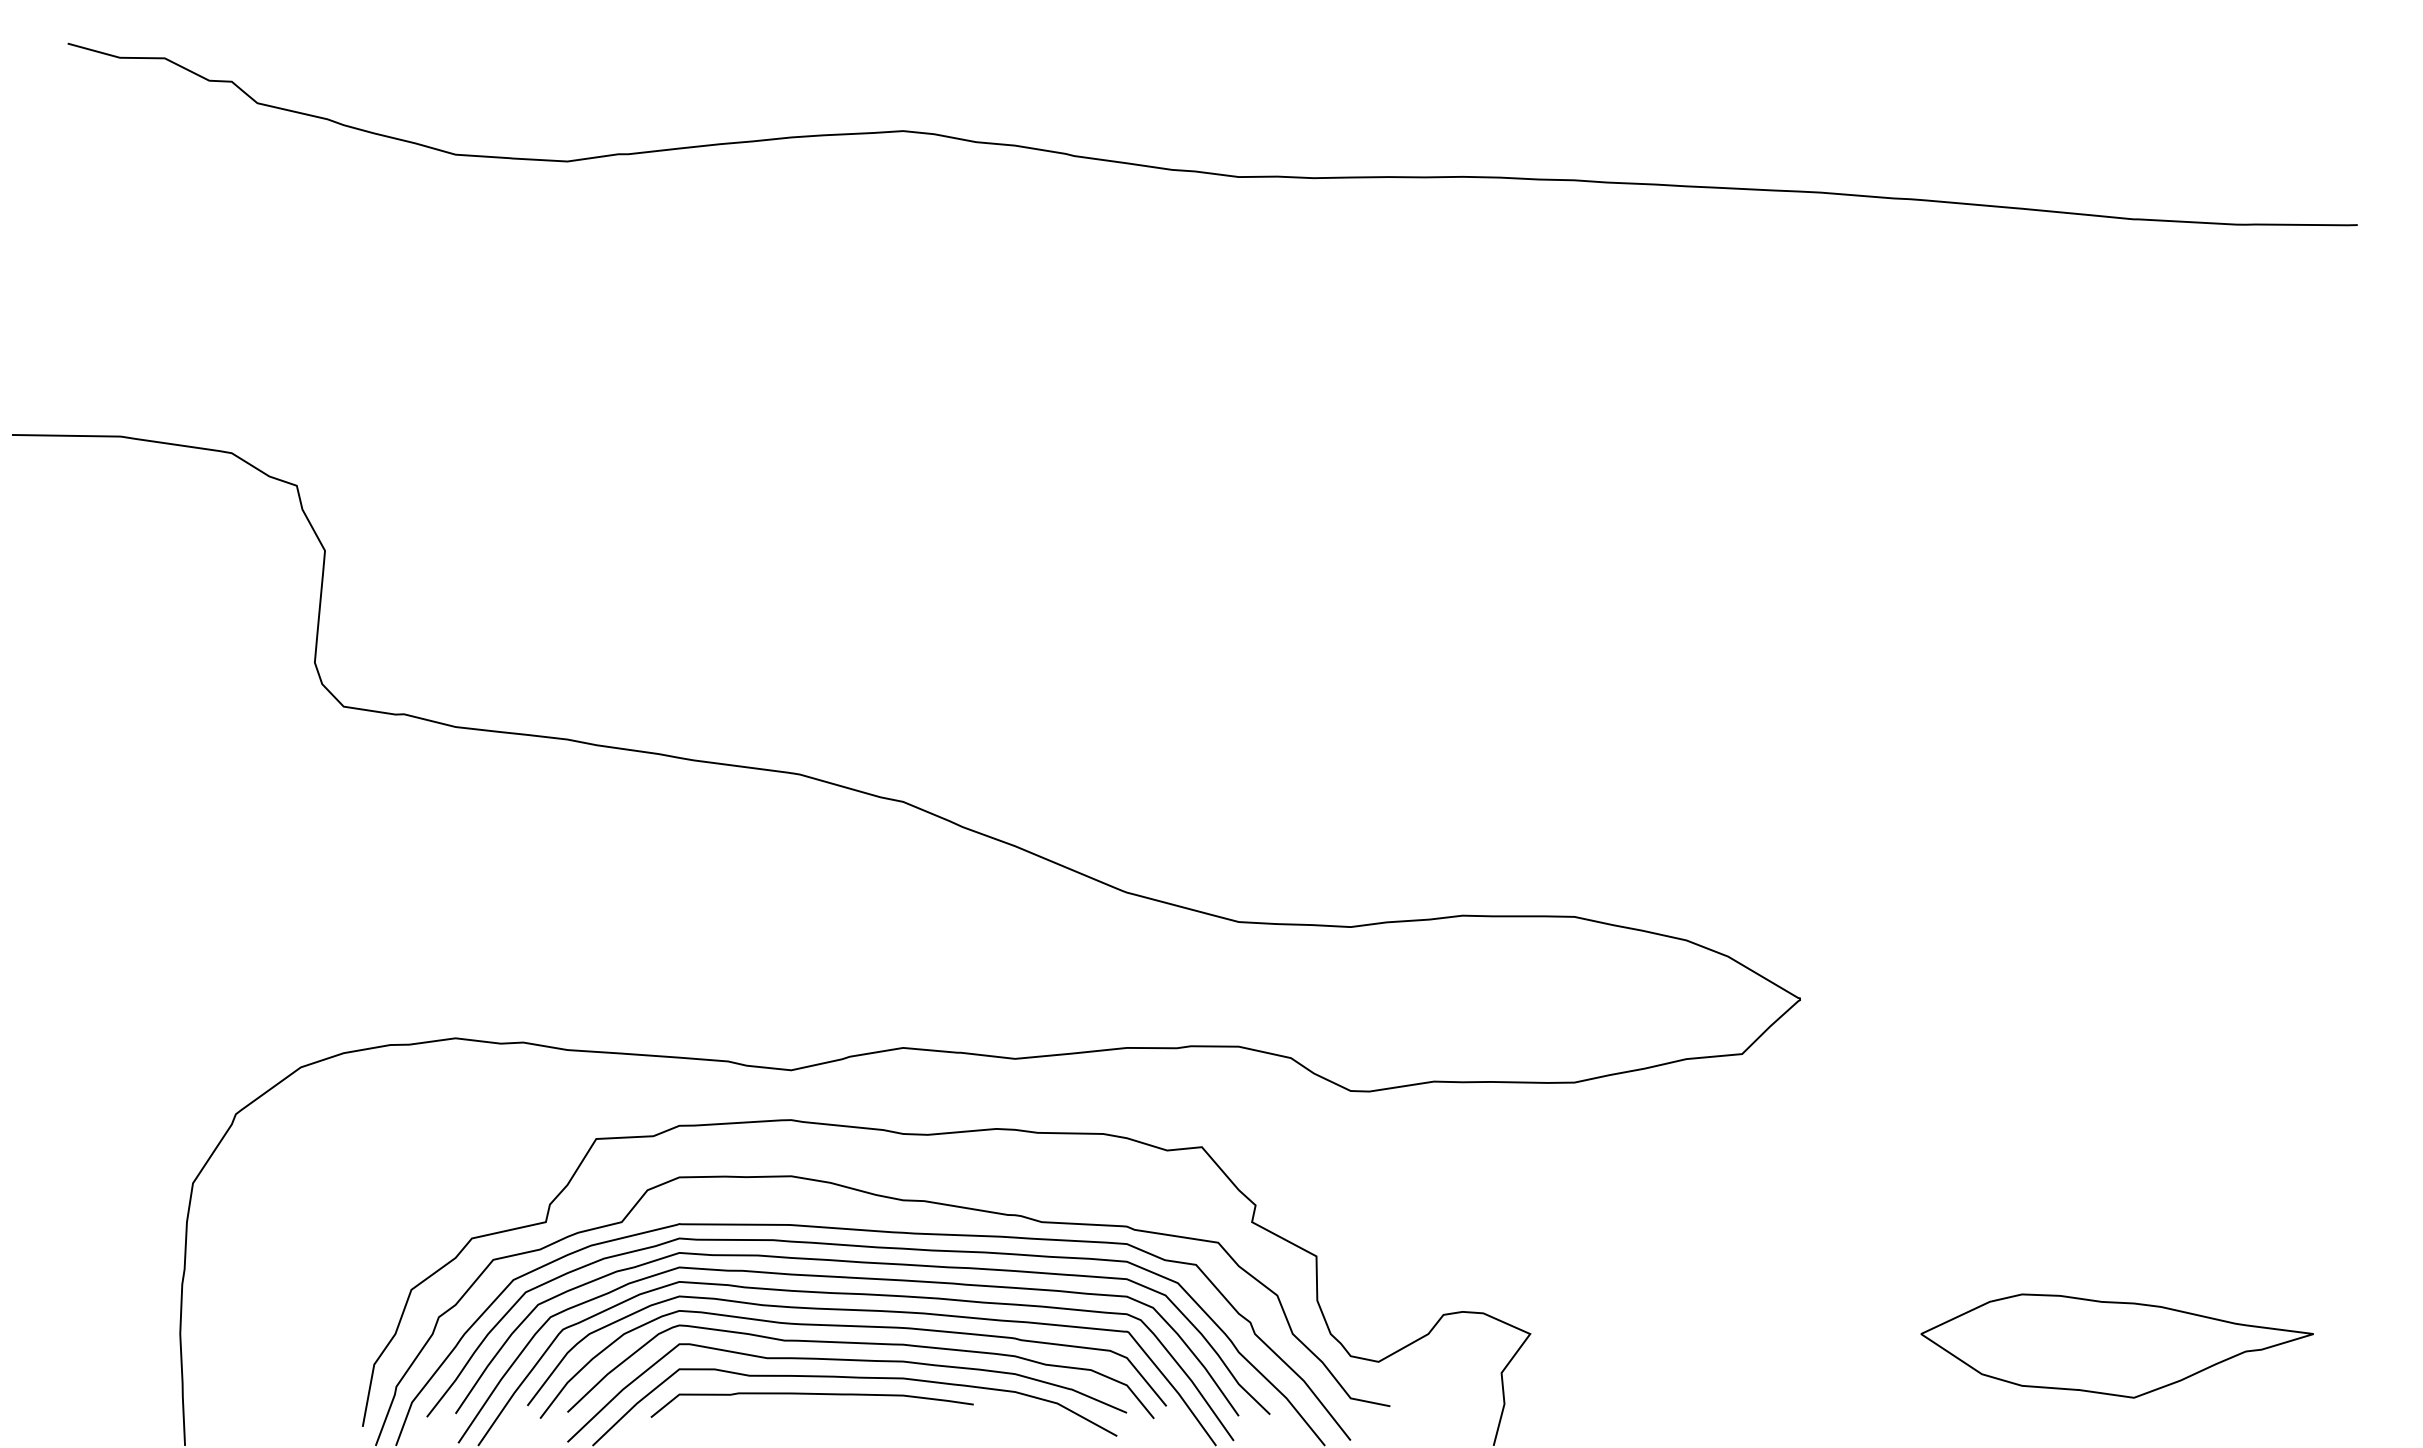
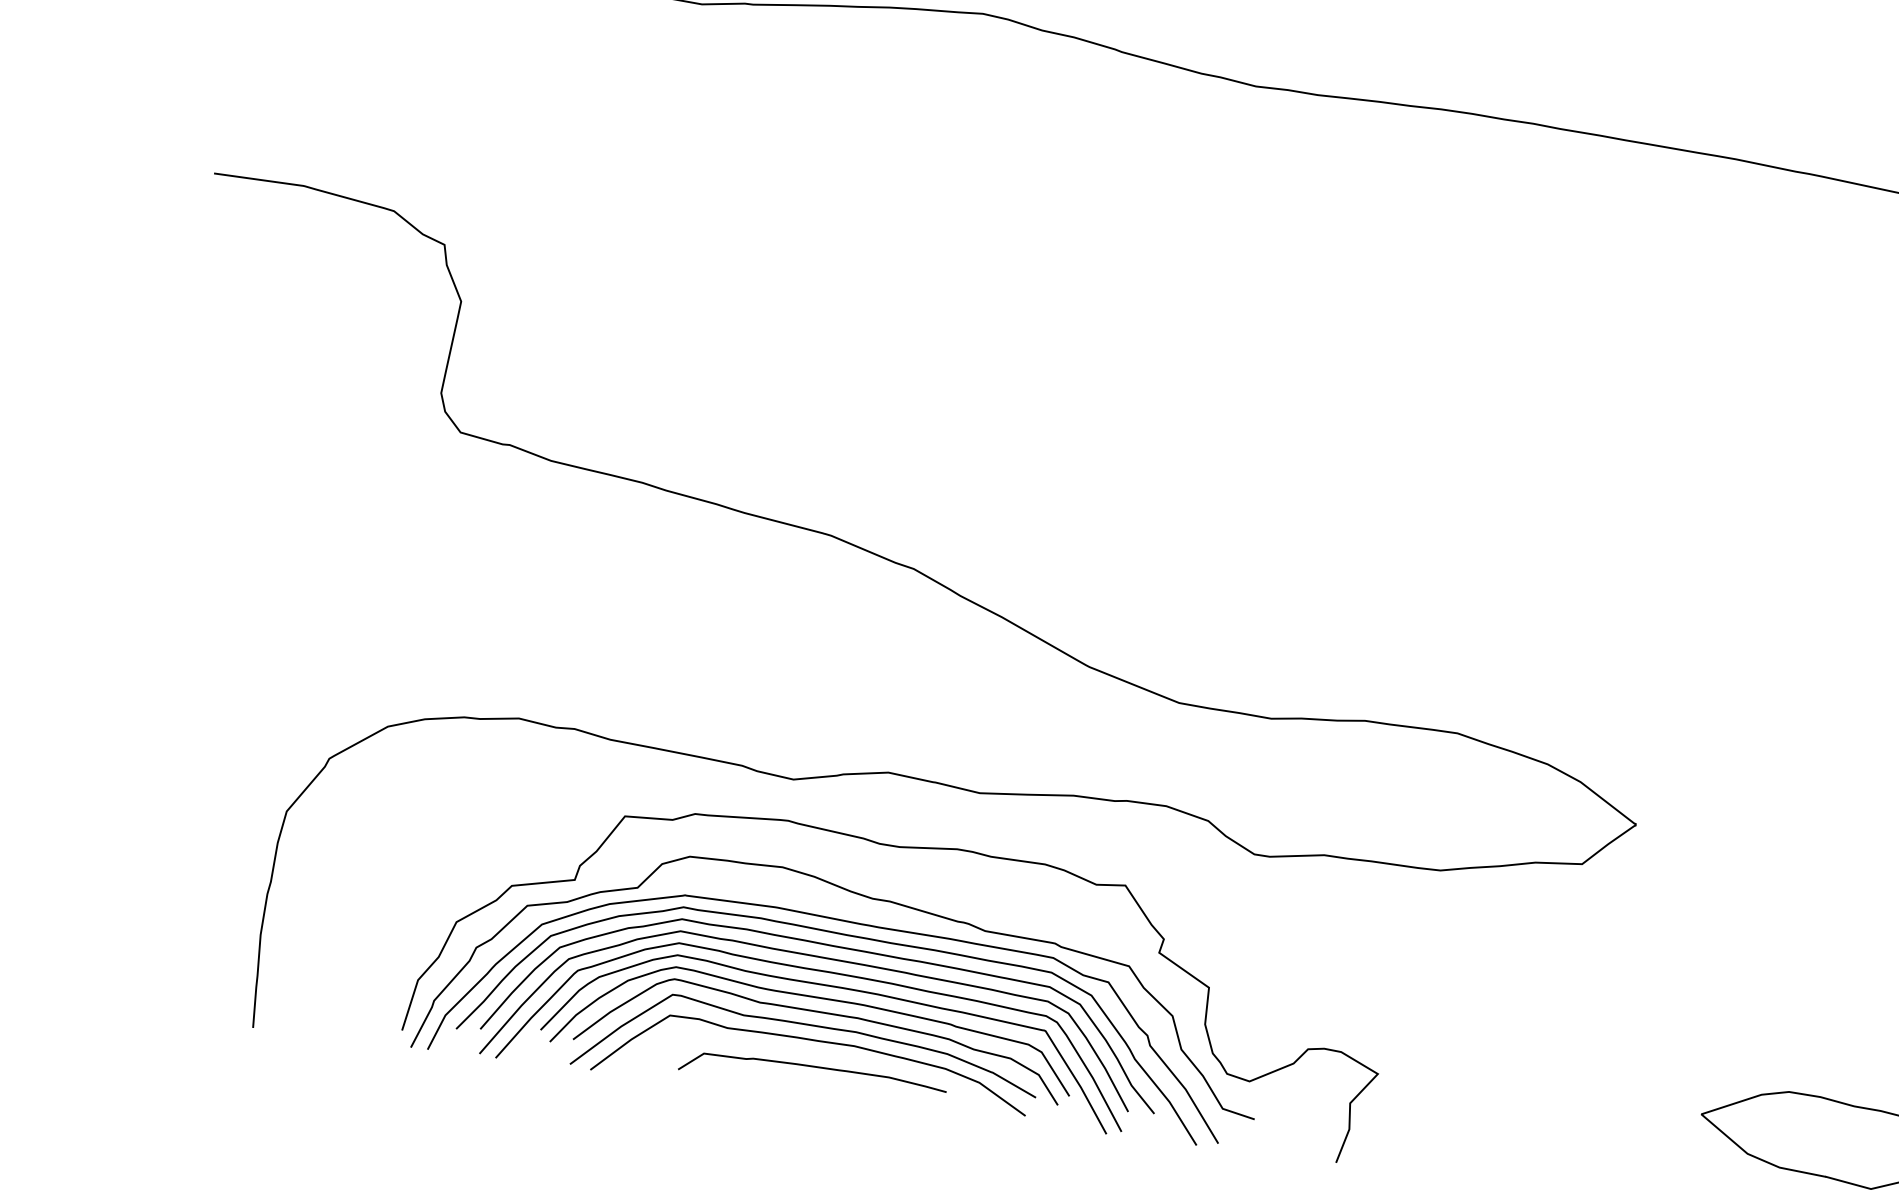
curve: (811, 1394) -> (813, 1067), moved

